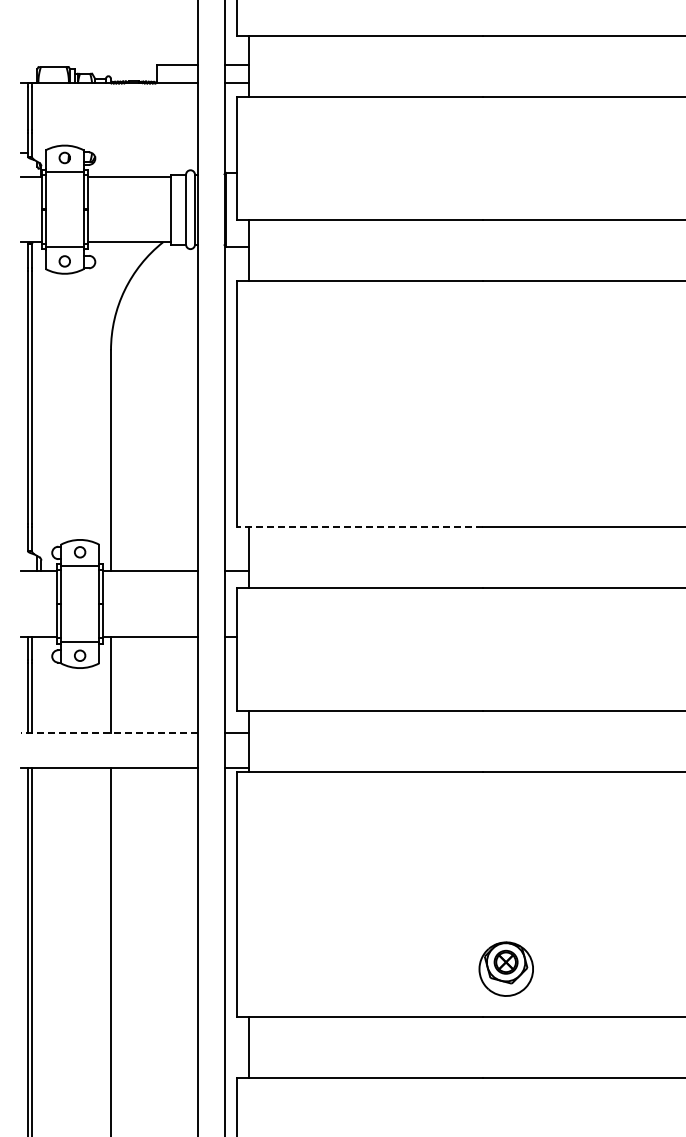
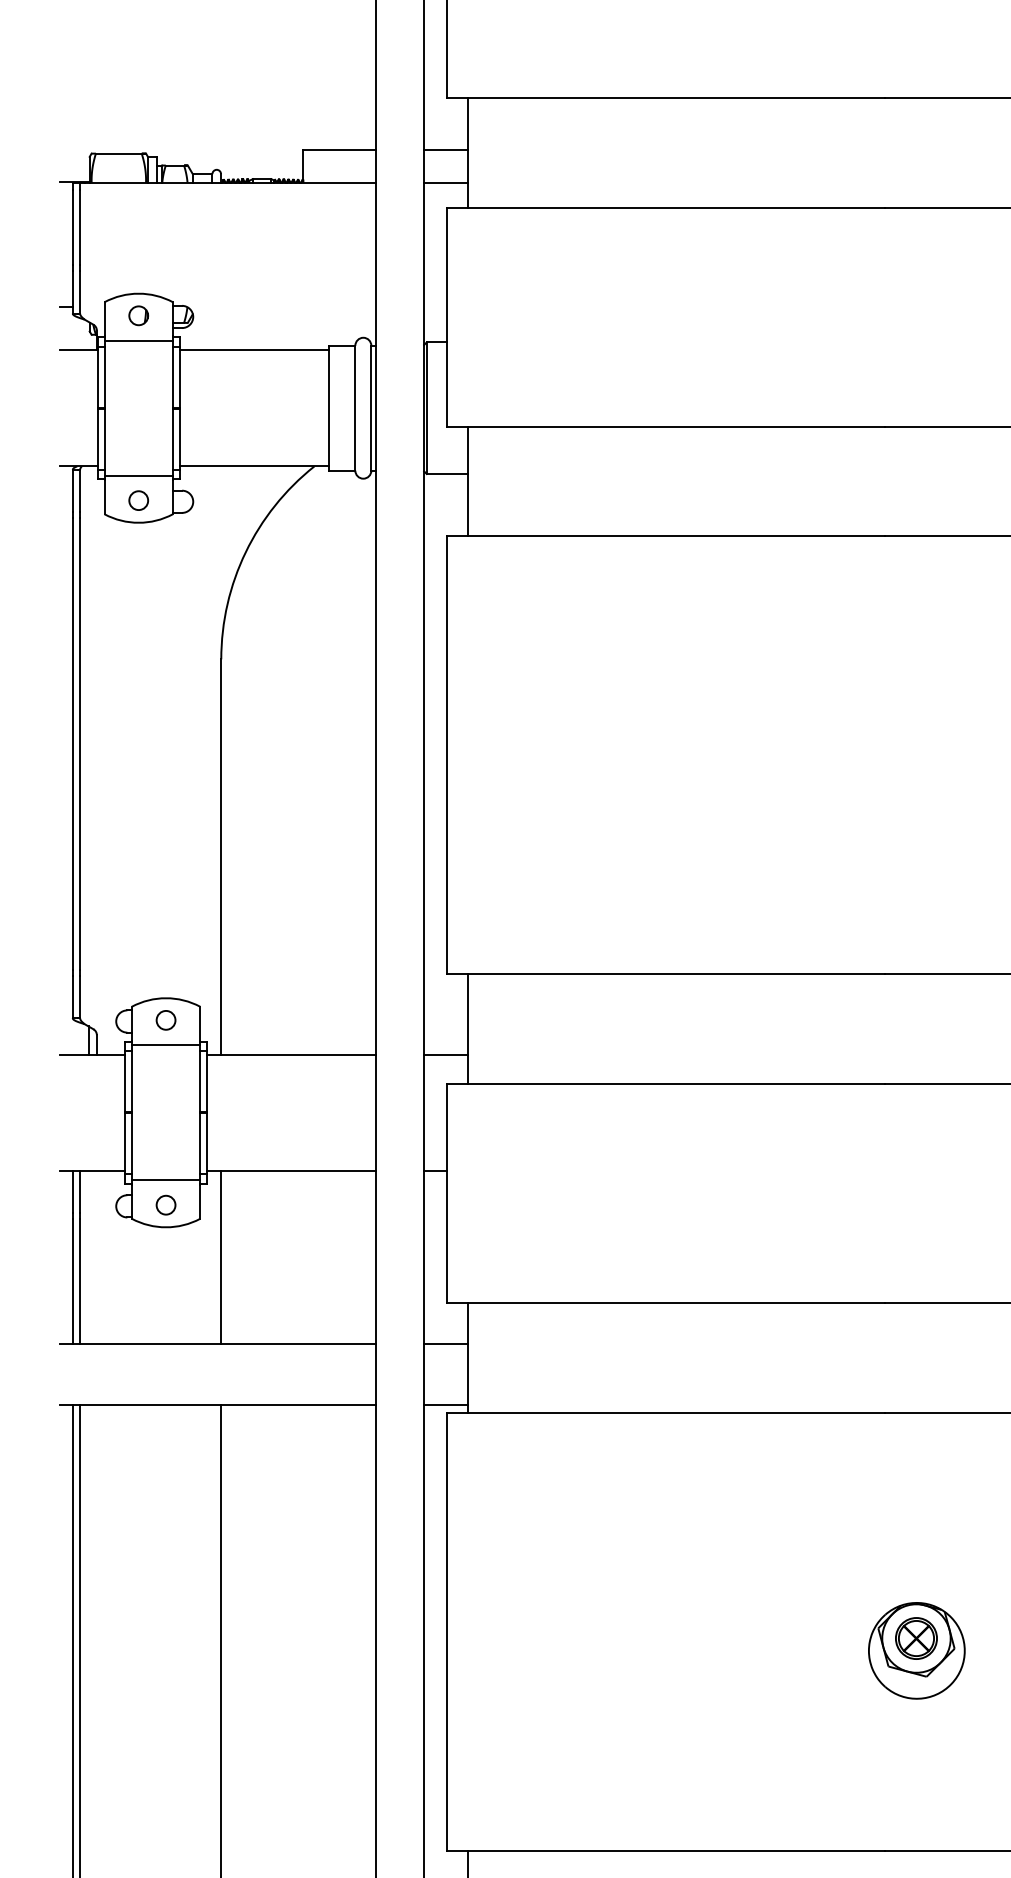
line: (360, 526) -> (667, 974), dashed -> solid
line: (108, 733) -> (216, 1344), dashed -> solid
part: (505, 968) -> (915, 1649), moved

